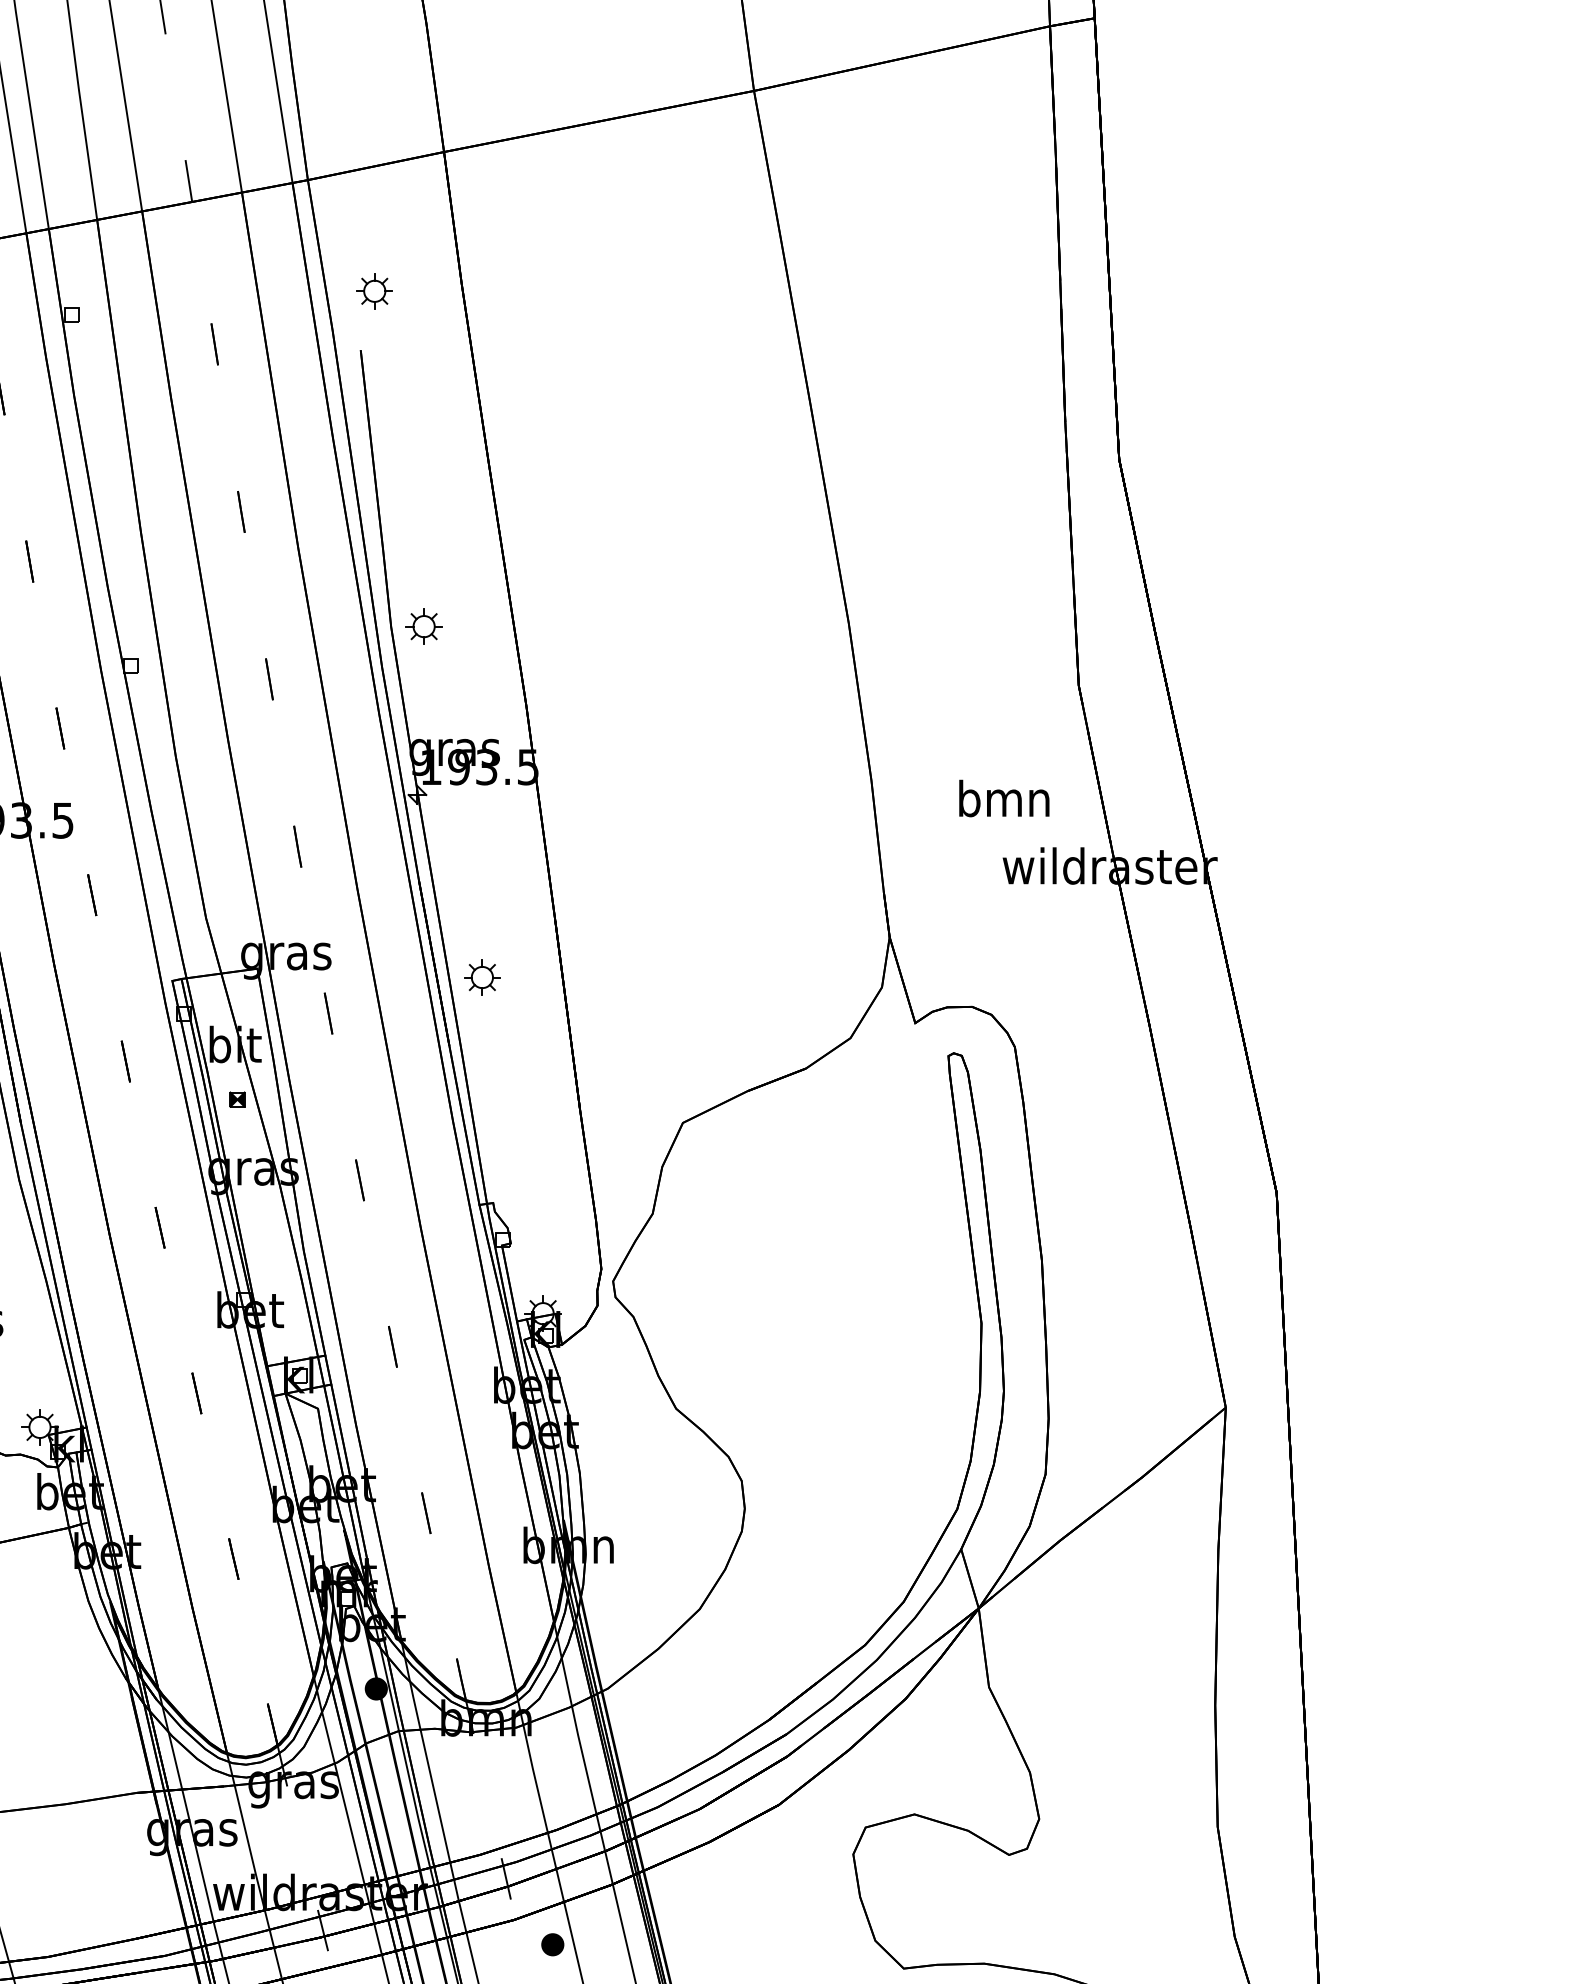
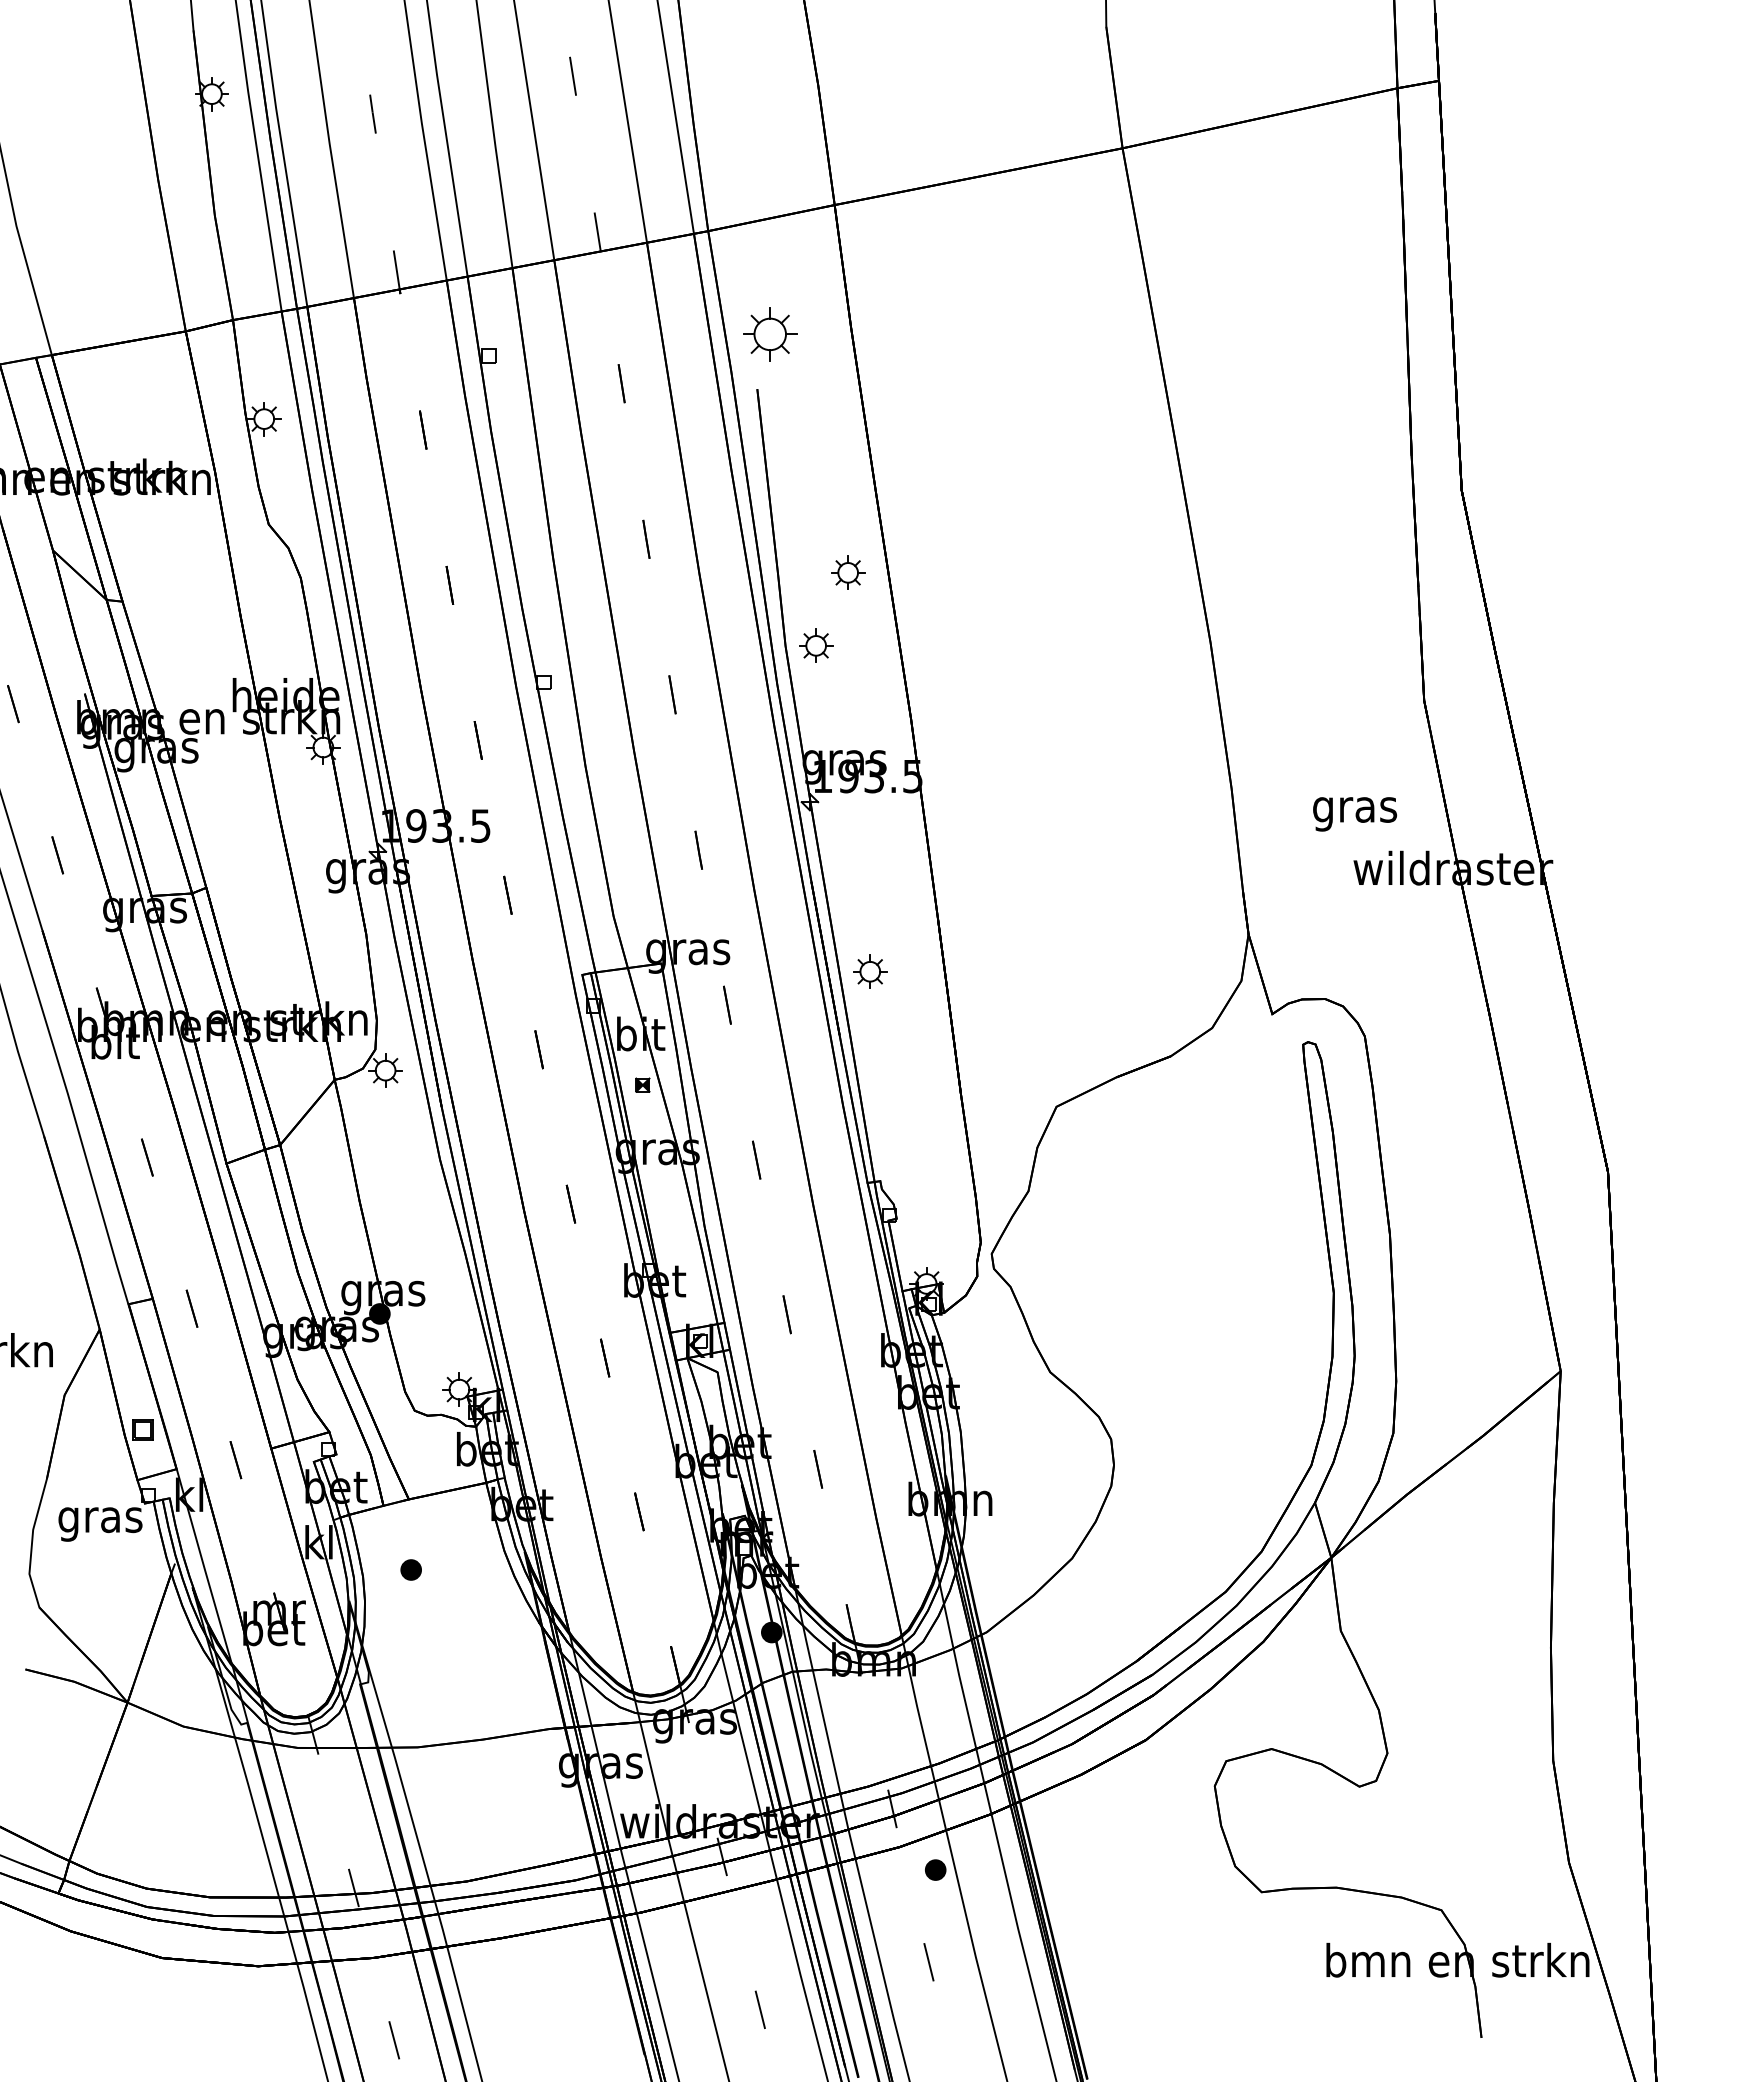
part: (374, 291) -> (770, 334), size x1.6
part: (458, 547) -> (848, 572), added
text: (1004, 802) -> (1355, 809), bmn -> gras

